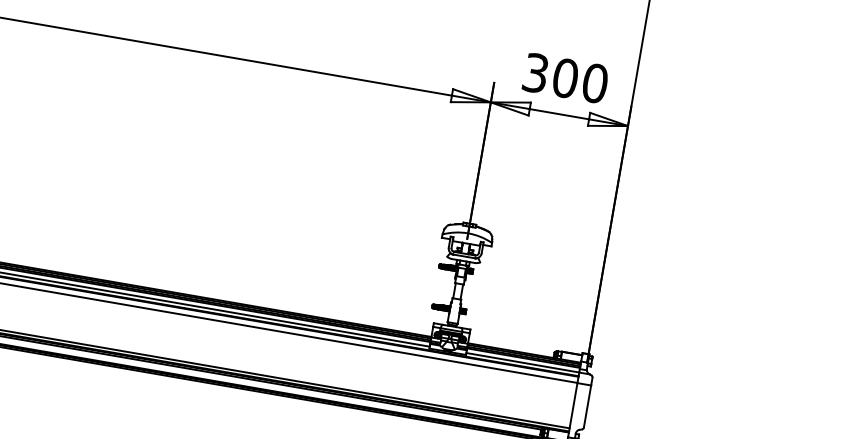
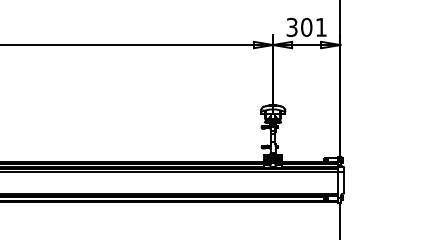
text: (595, 81) -> (321, 26), 300 -> 301

